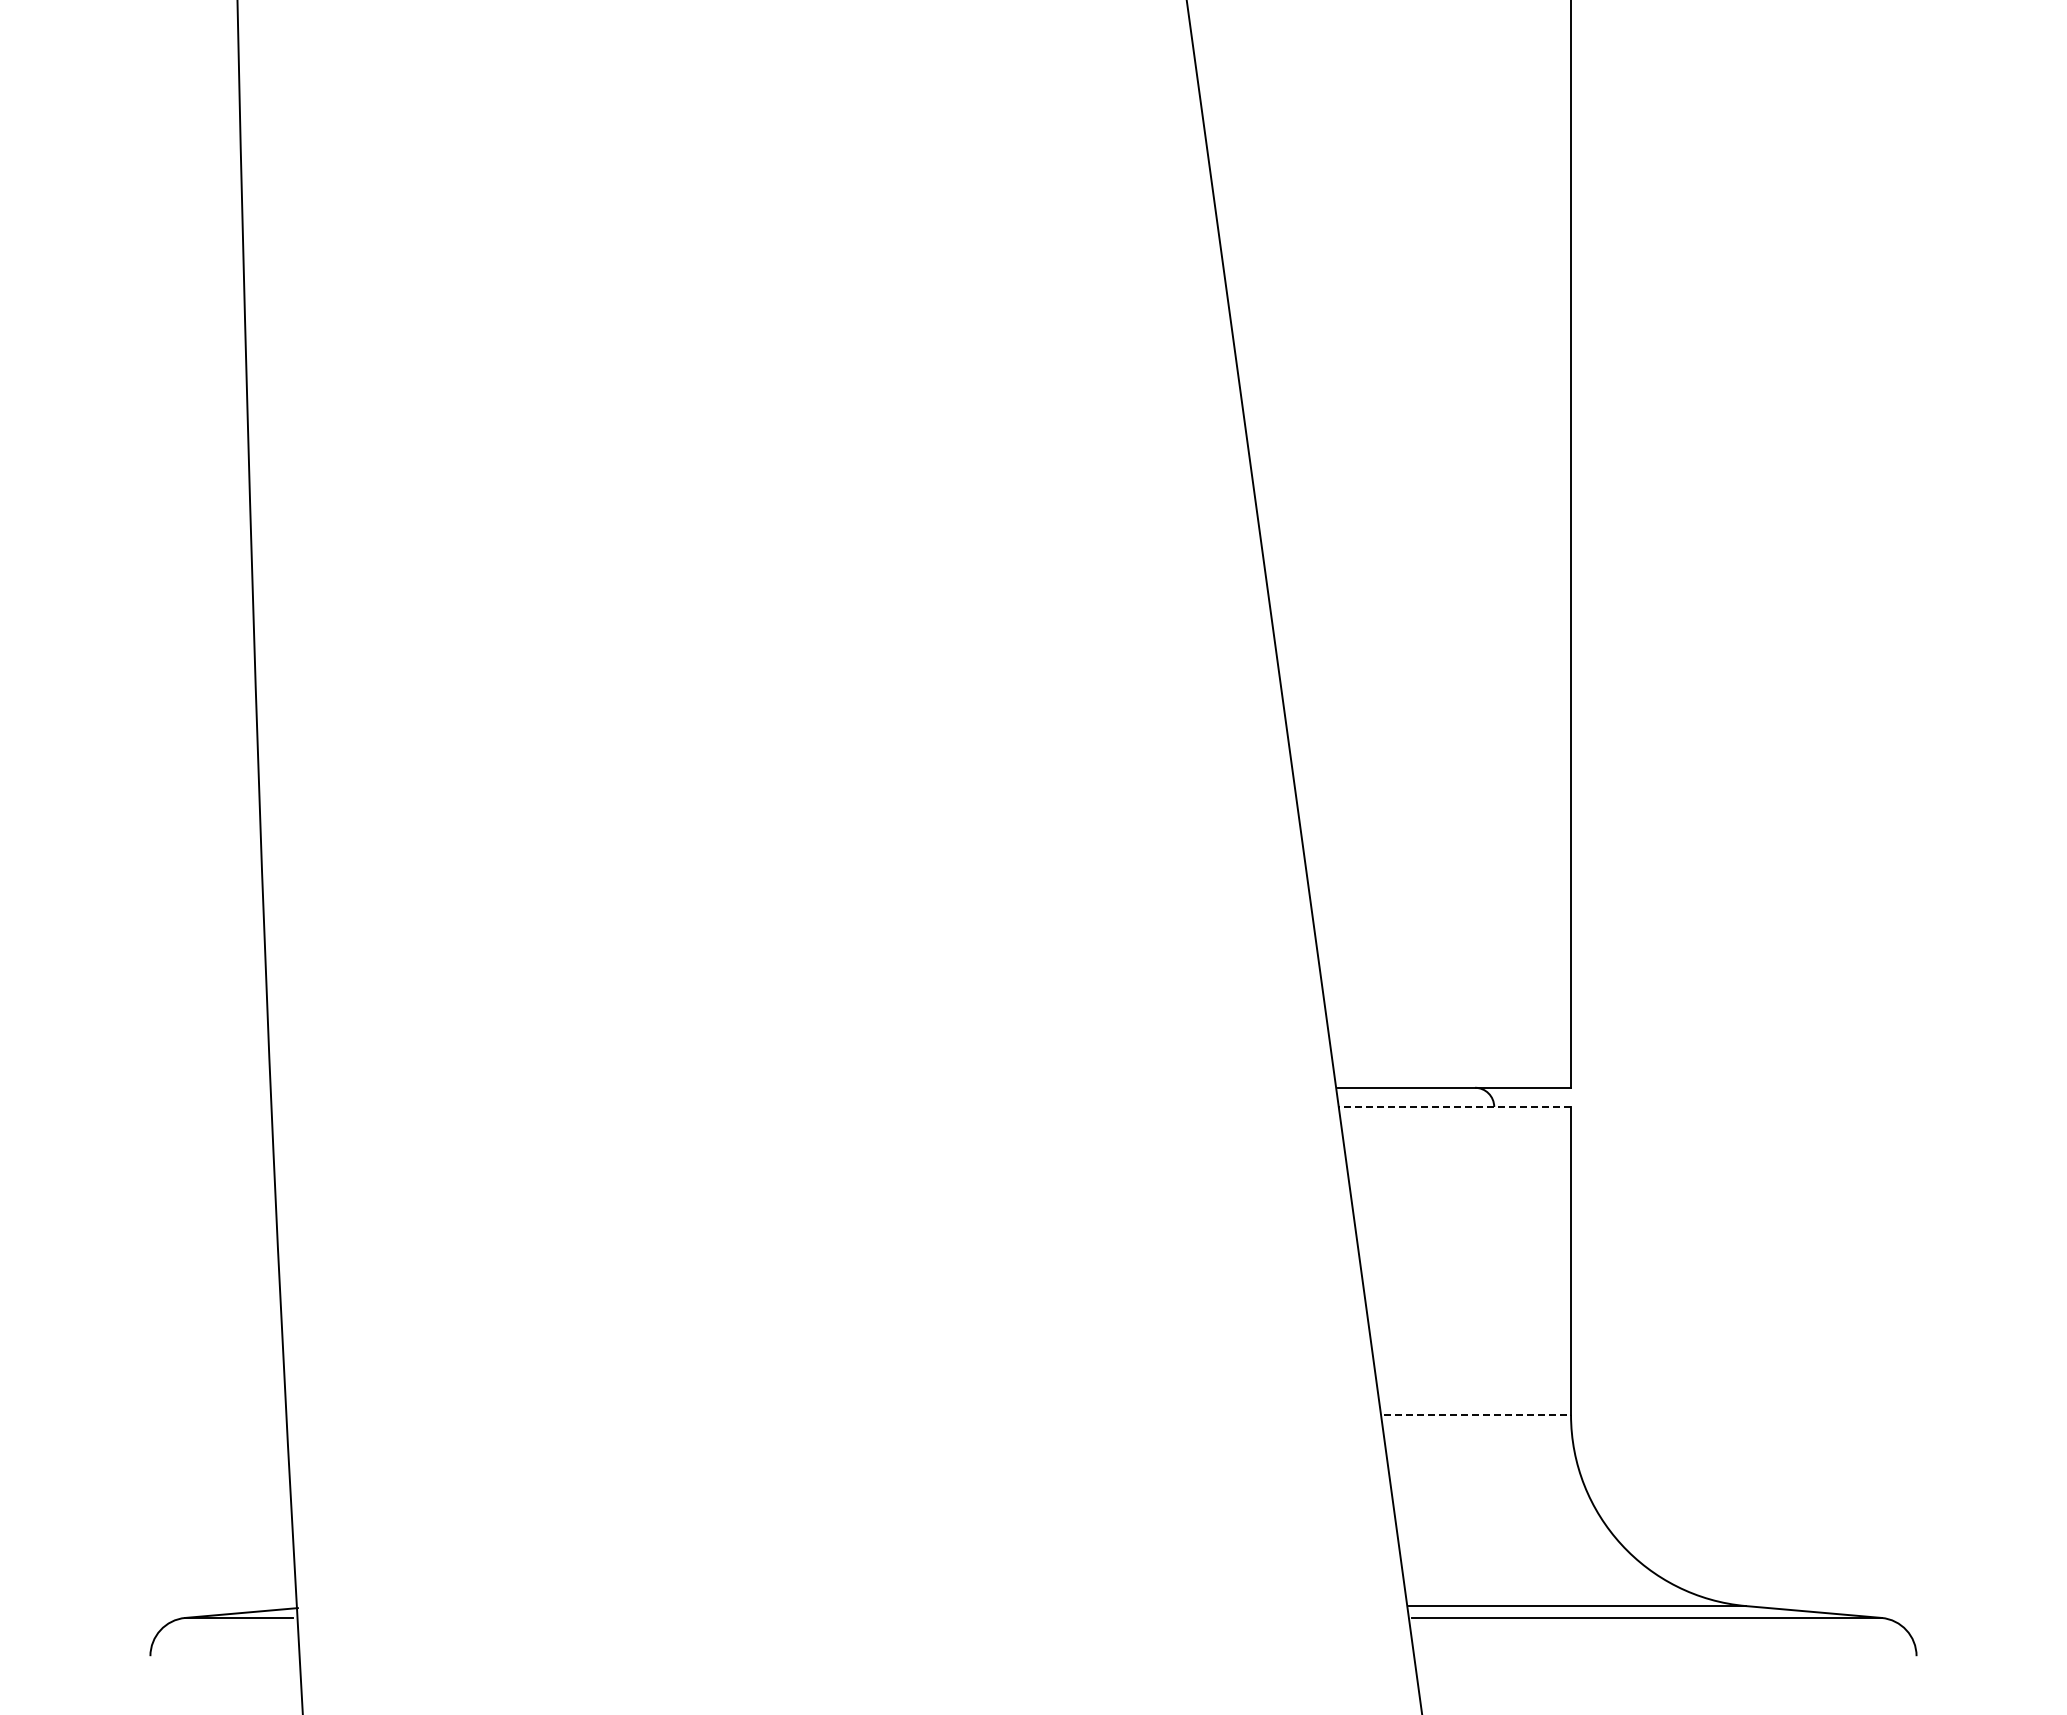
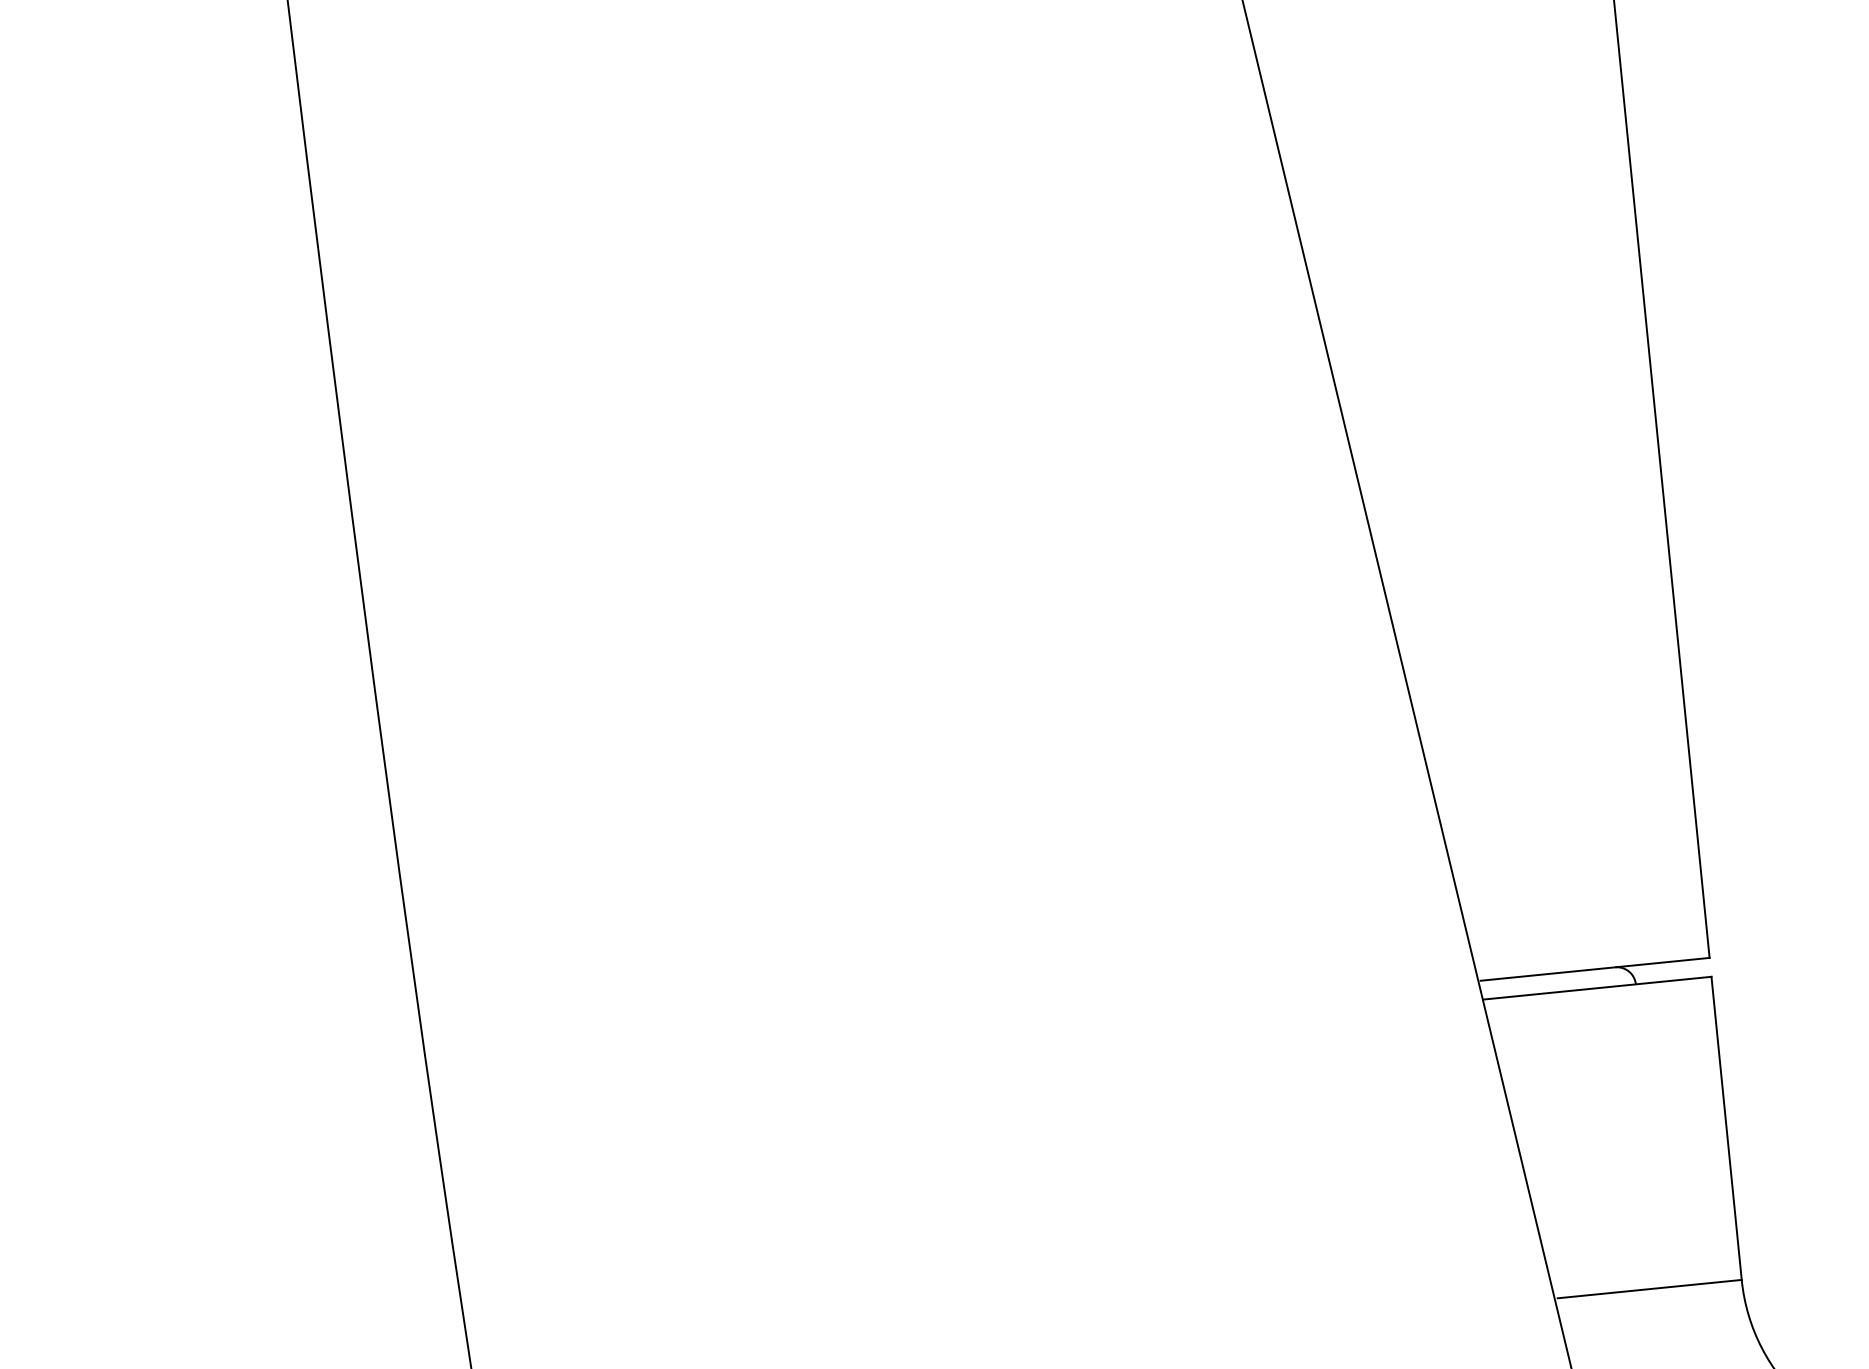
line: (1455, 1106) -> (1597, 987), dashed -> solid
line: (1478, 1414) -> (1650, 1288), dashed -> solid

